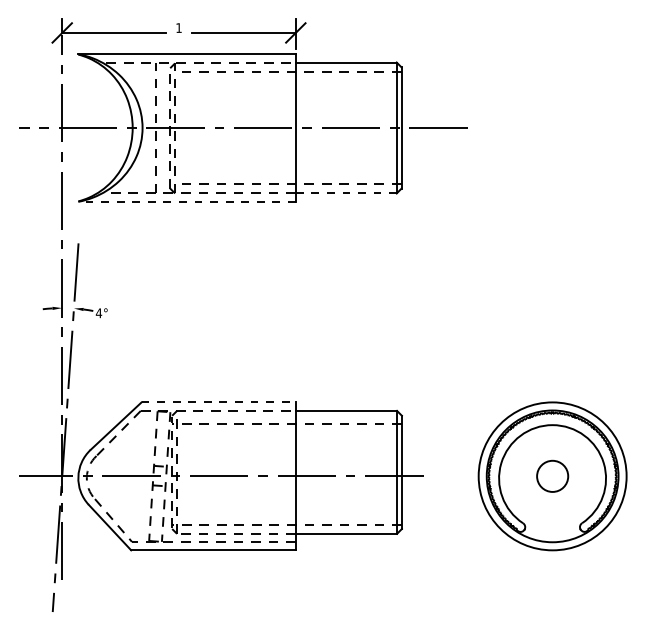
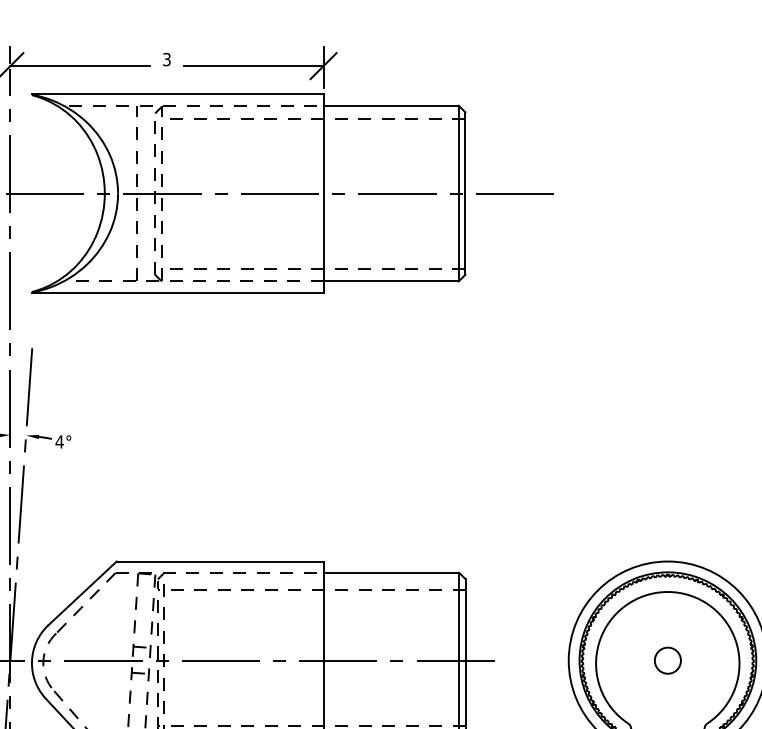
text: (178, 28) -> (166, 60), 1 -> 3
line: (346, 193) -> (391, 281), dashed -> solid
line: (187, 201) -> (178, 292), dashed -> solid
line: (219, 402) -> (221, 561), dashed -> solid
circle: (552, 476) -> (667, 660), size x0.62

